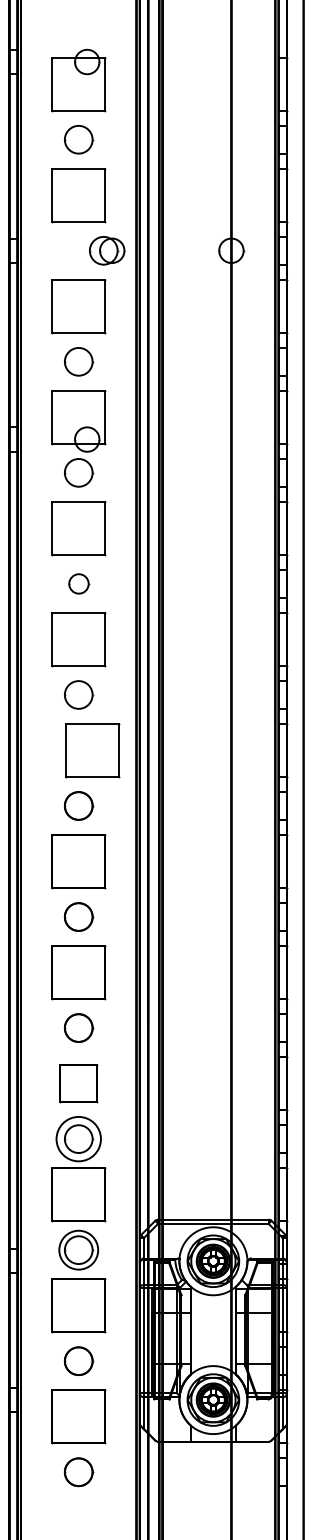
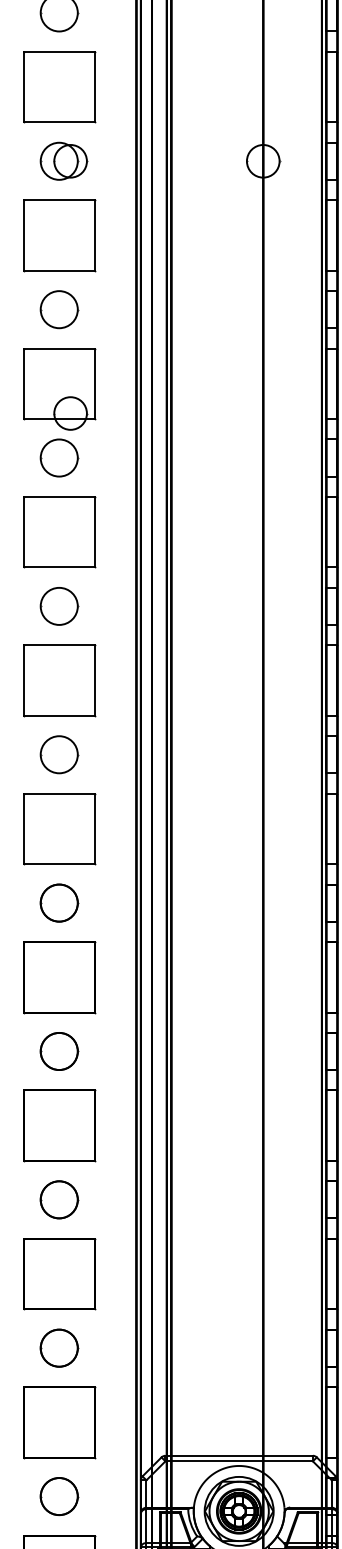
part: (107, 250) -> (64, 160), moved
part: (79, 583) -> (60, 605), size x1.43
part: (92, 750) -> (58, 828), moved
part: (78, 1083) -> (58, 1273), size x1.43
circle: (78, 1139) -> (58, 1348), size x0.62
circle: (78, 1250) -> (58, 1497), size x0.71

